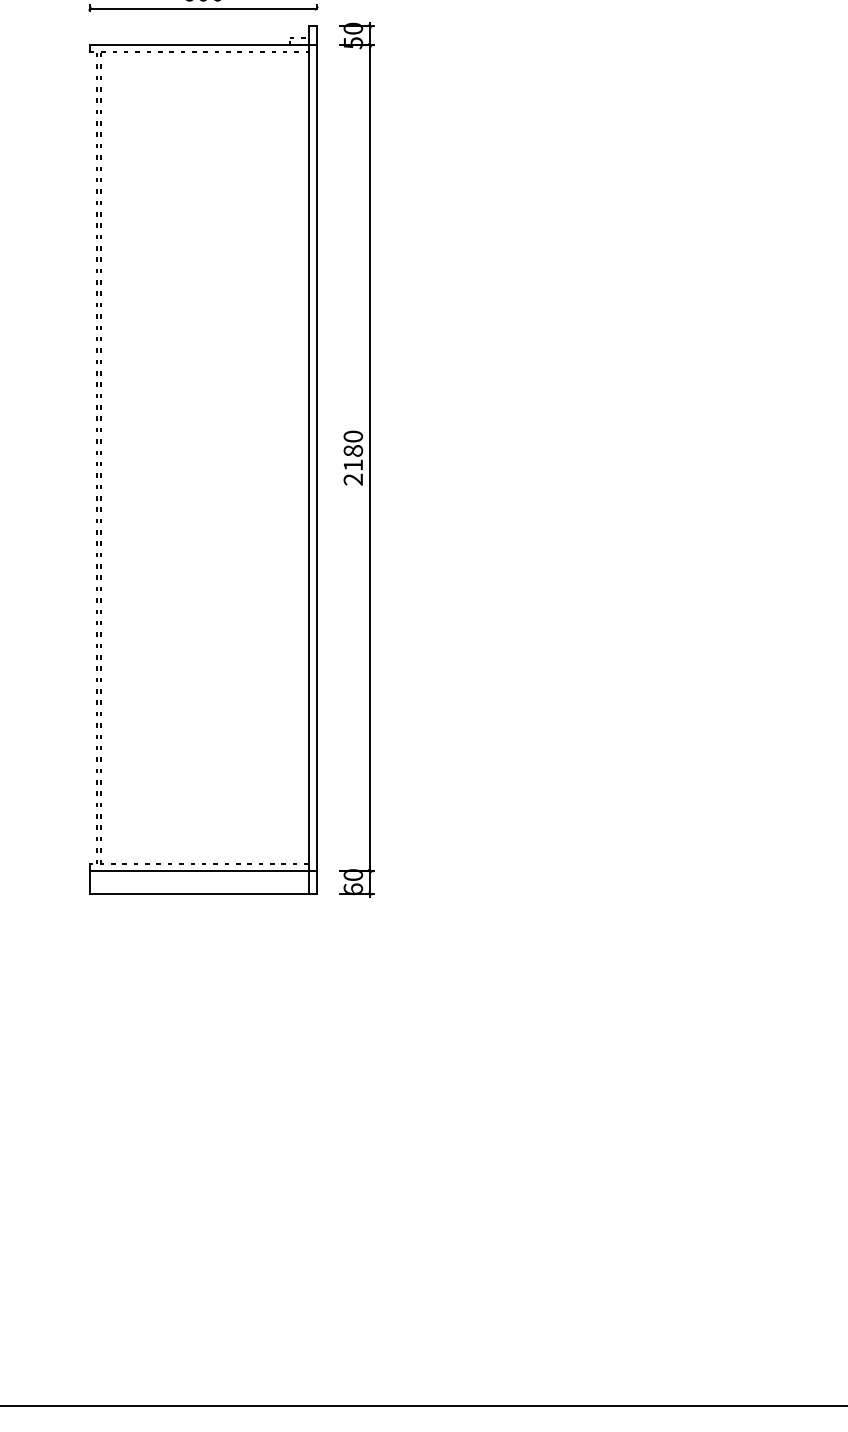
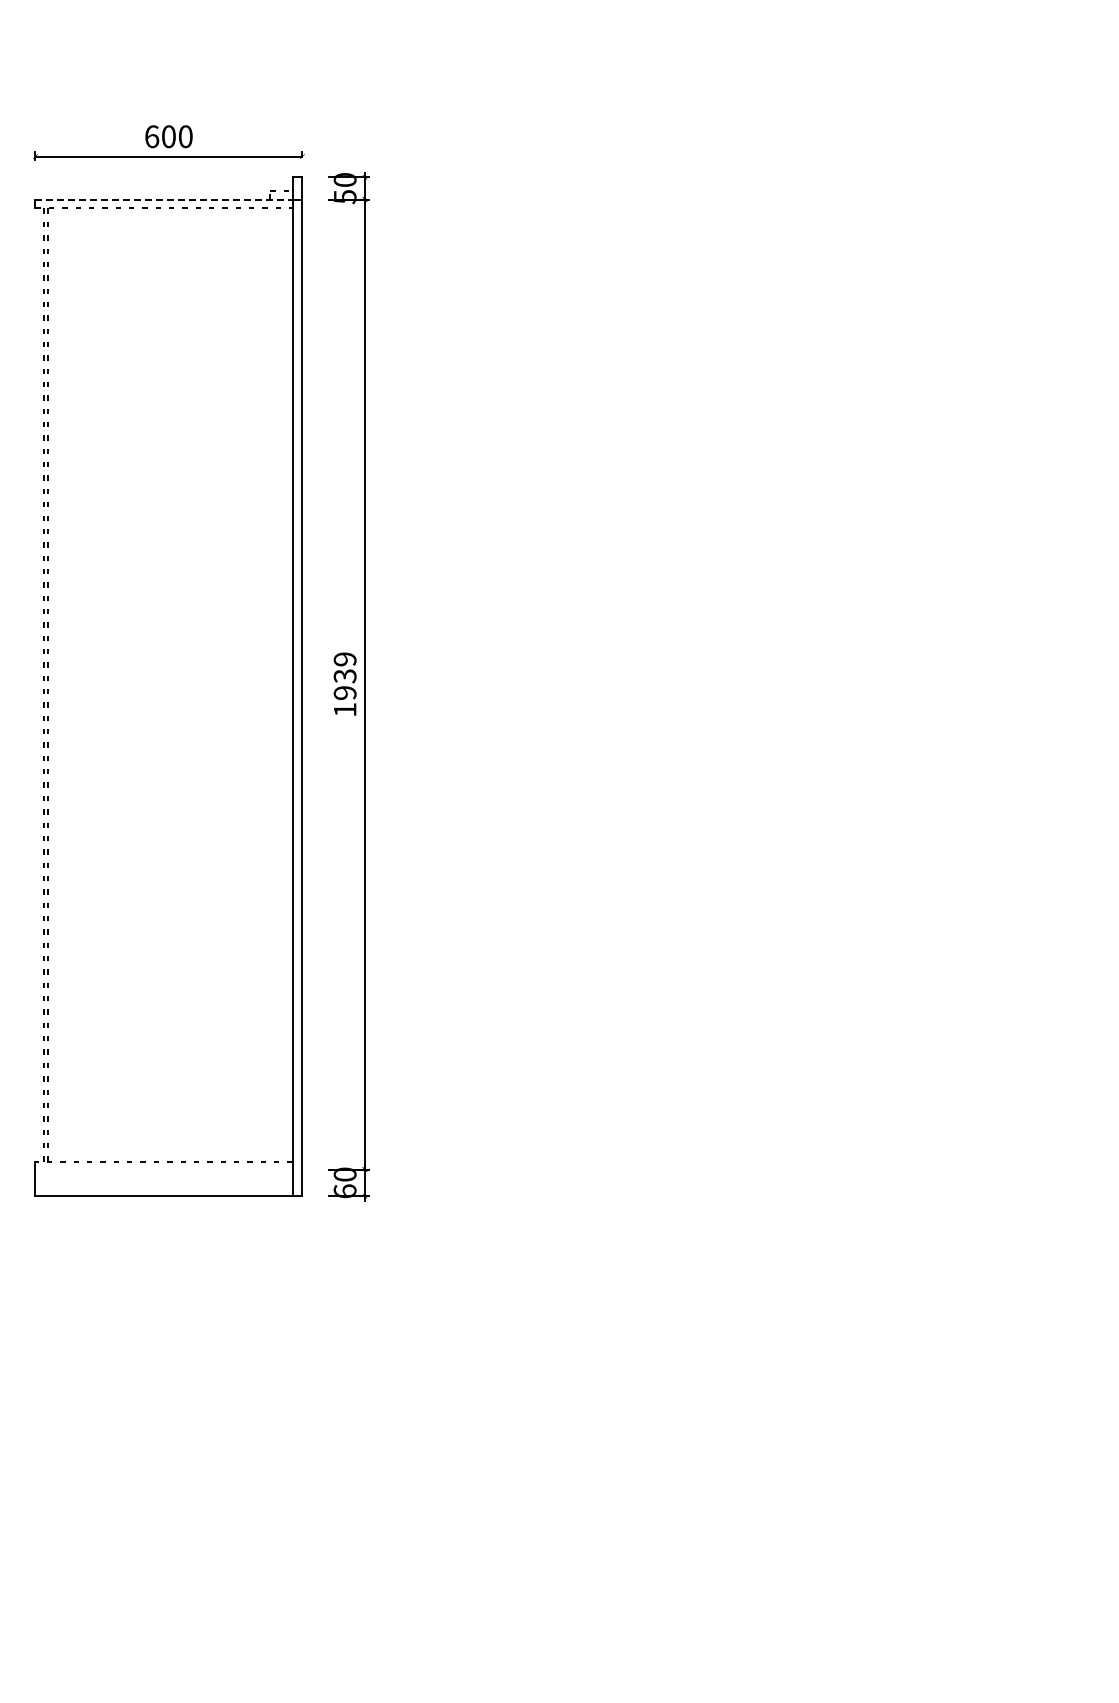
line: (199, 45) -> (164, 199), solid -> dashed
text: (352, 458) -> (344, 684), 2180 -> 1939
line: (203, 870) -> (168, 1169), removed

